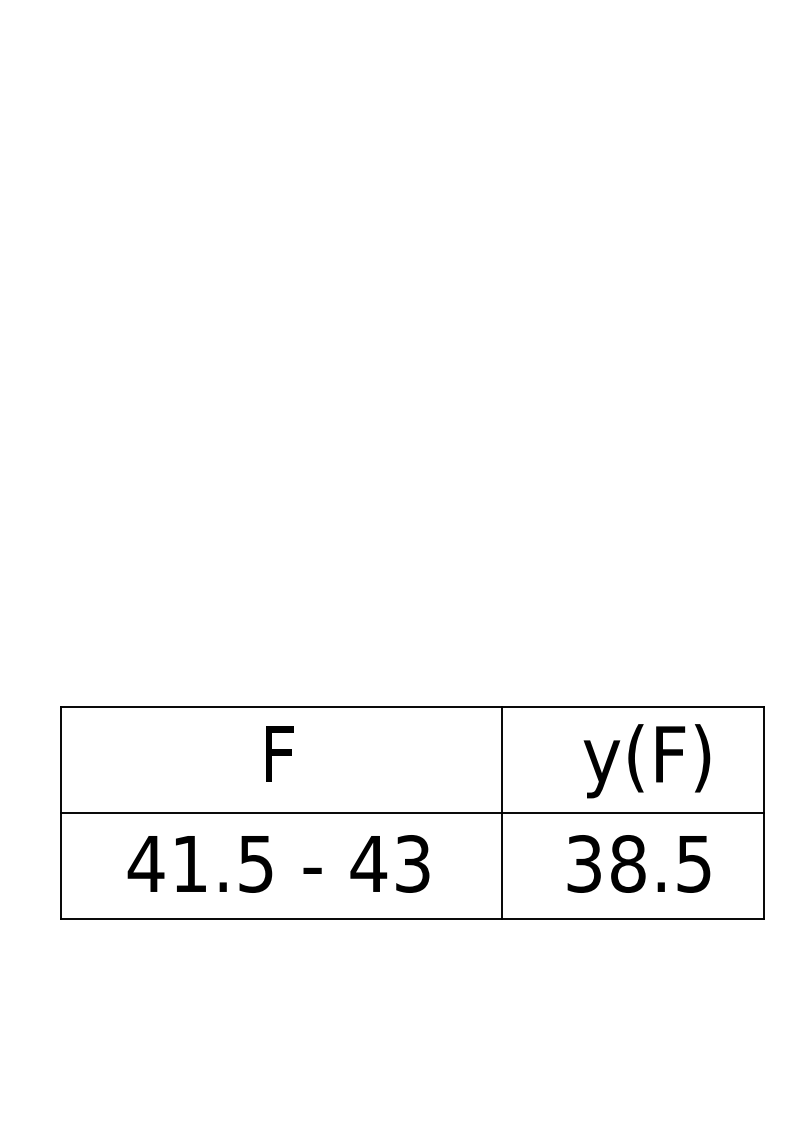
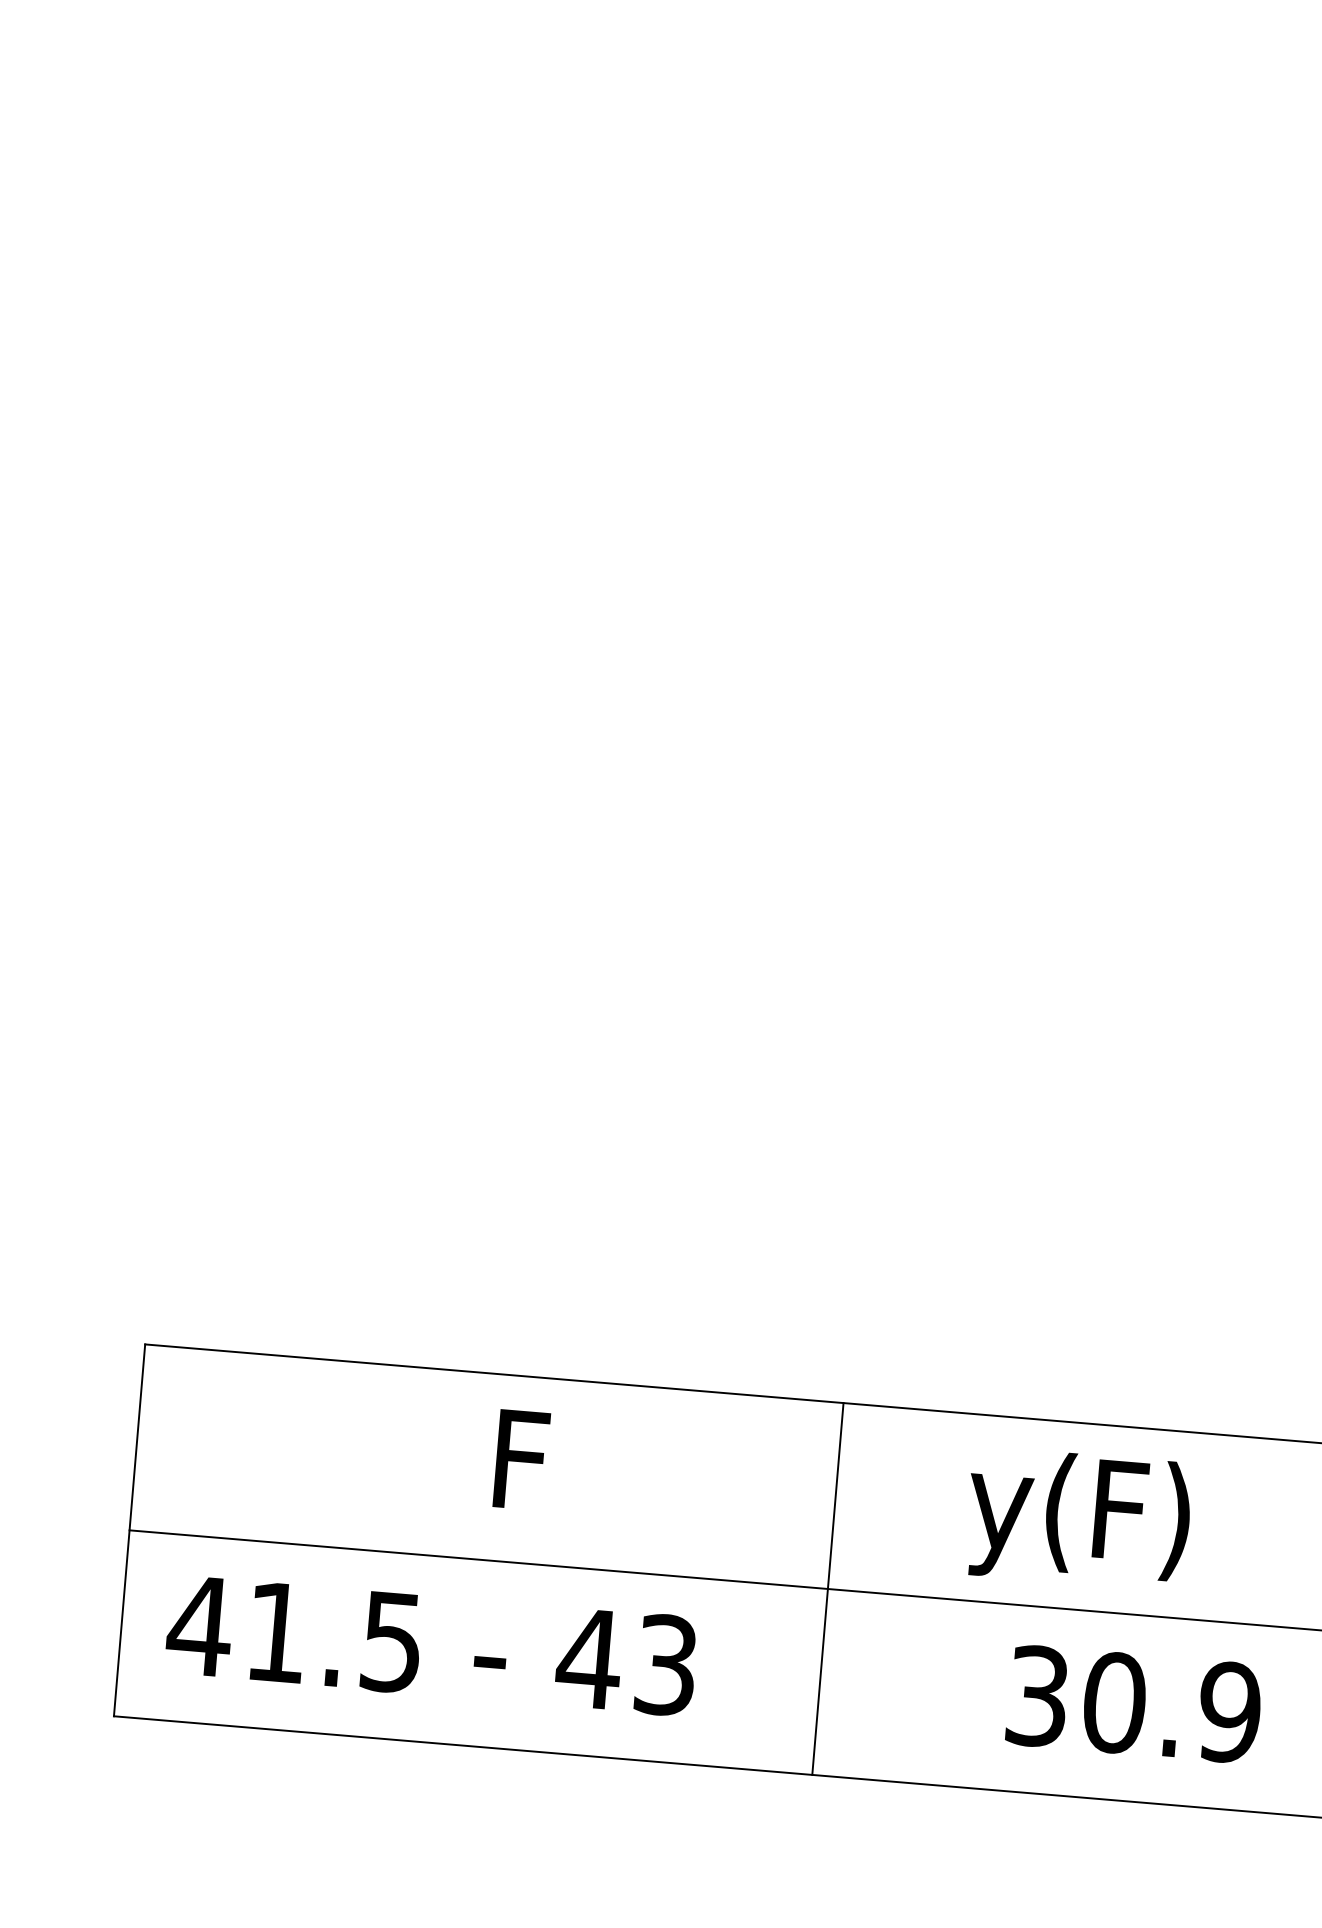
text: (646, 761) -> (1077, 1519), moved
line: (501, 812) -> (827, 1588), moved
text: (278, 863) -> (431, 1644), moved
text: (661, 863) -> (1172, 1706), 38.5 -> 30.9

